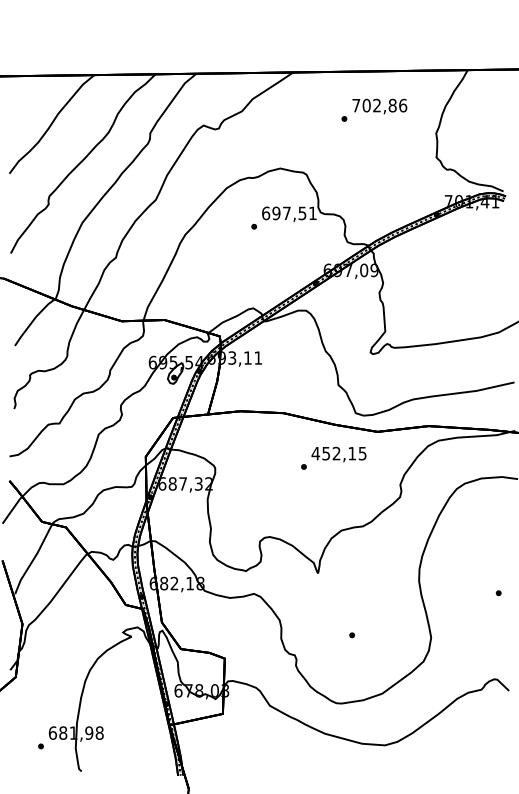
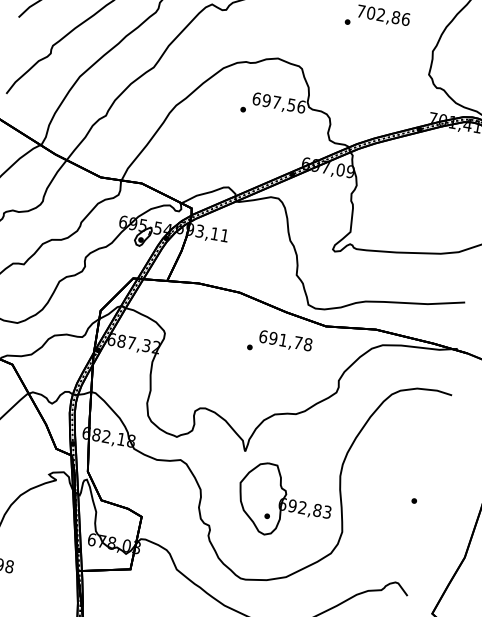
text: (313, 213) -> (302, 107), 697,51 -> 697,56
text: (338, 453) -> (285, 340), 452,15 -> 691,78
part: (367, 617) -> (284, 501), added

